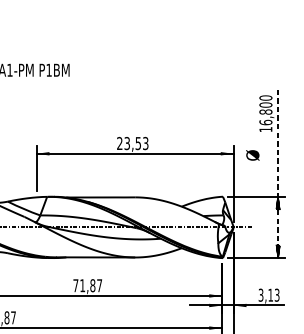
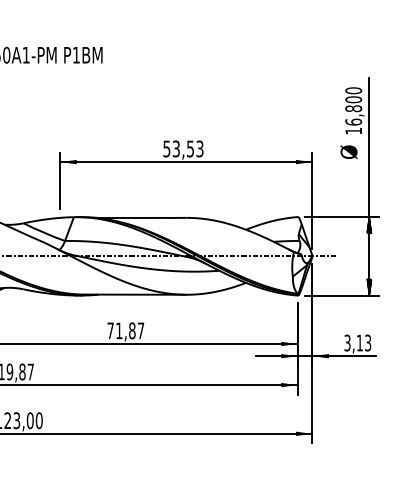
text: (119, 143) -> (166, 148), 23,53 -> 53,53
text: (252, 154) -> (348, 151), moved
line: (278, 172) -> (369, 186), dashed -> solid

